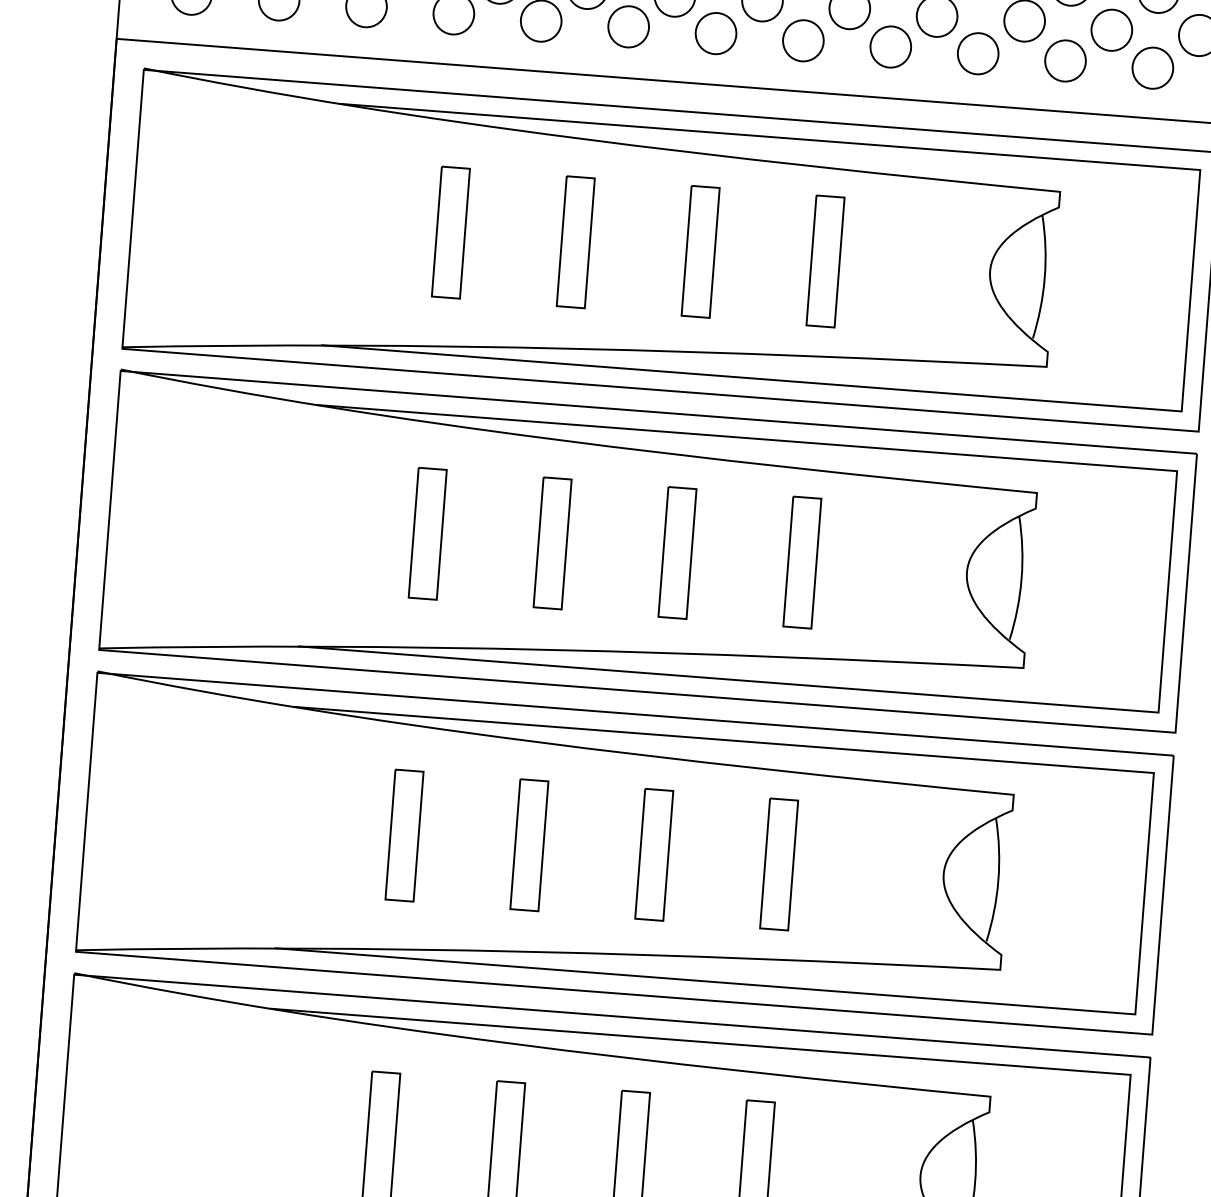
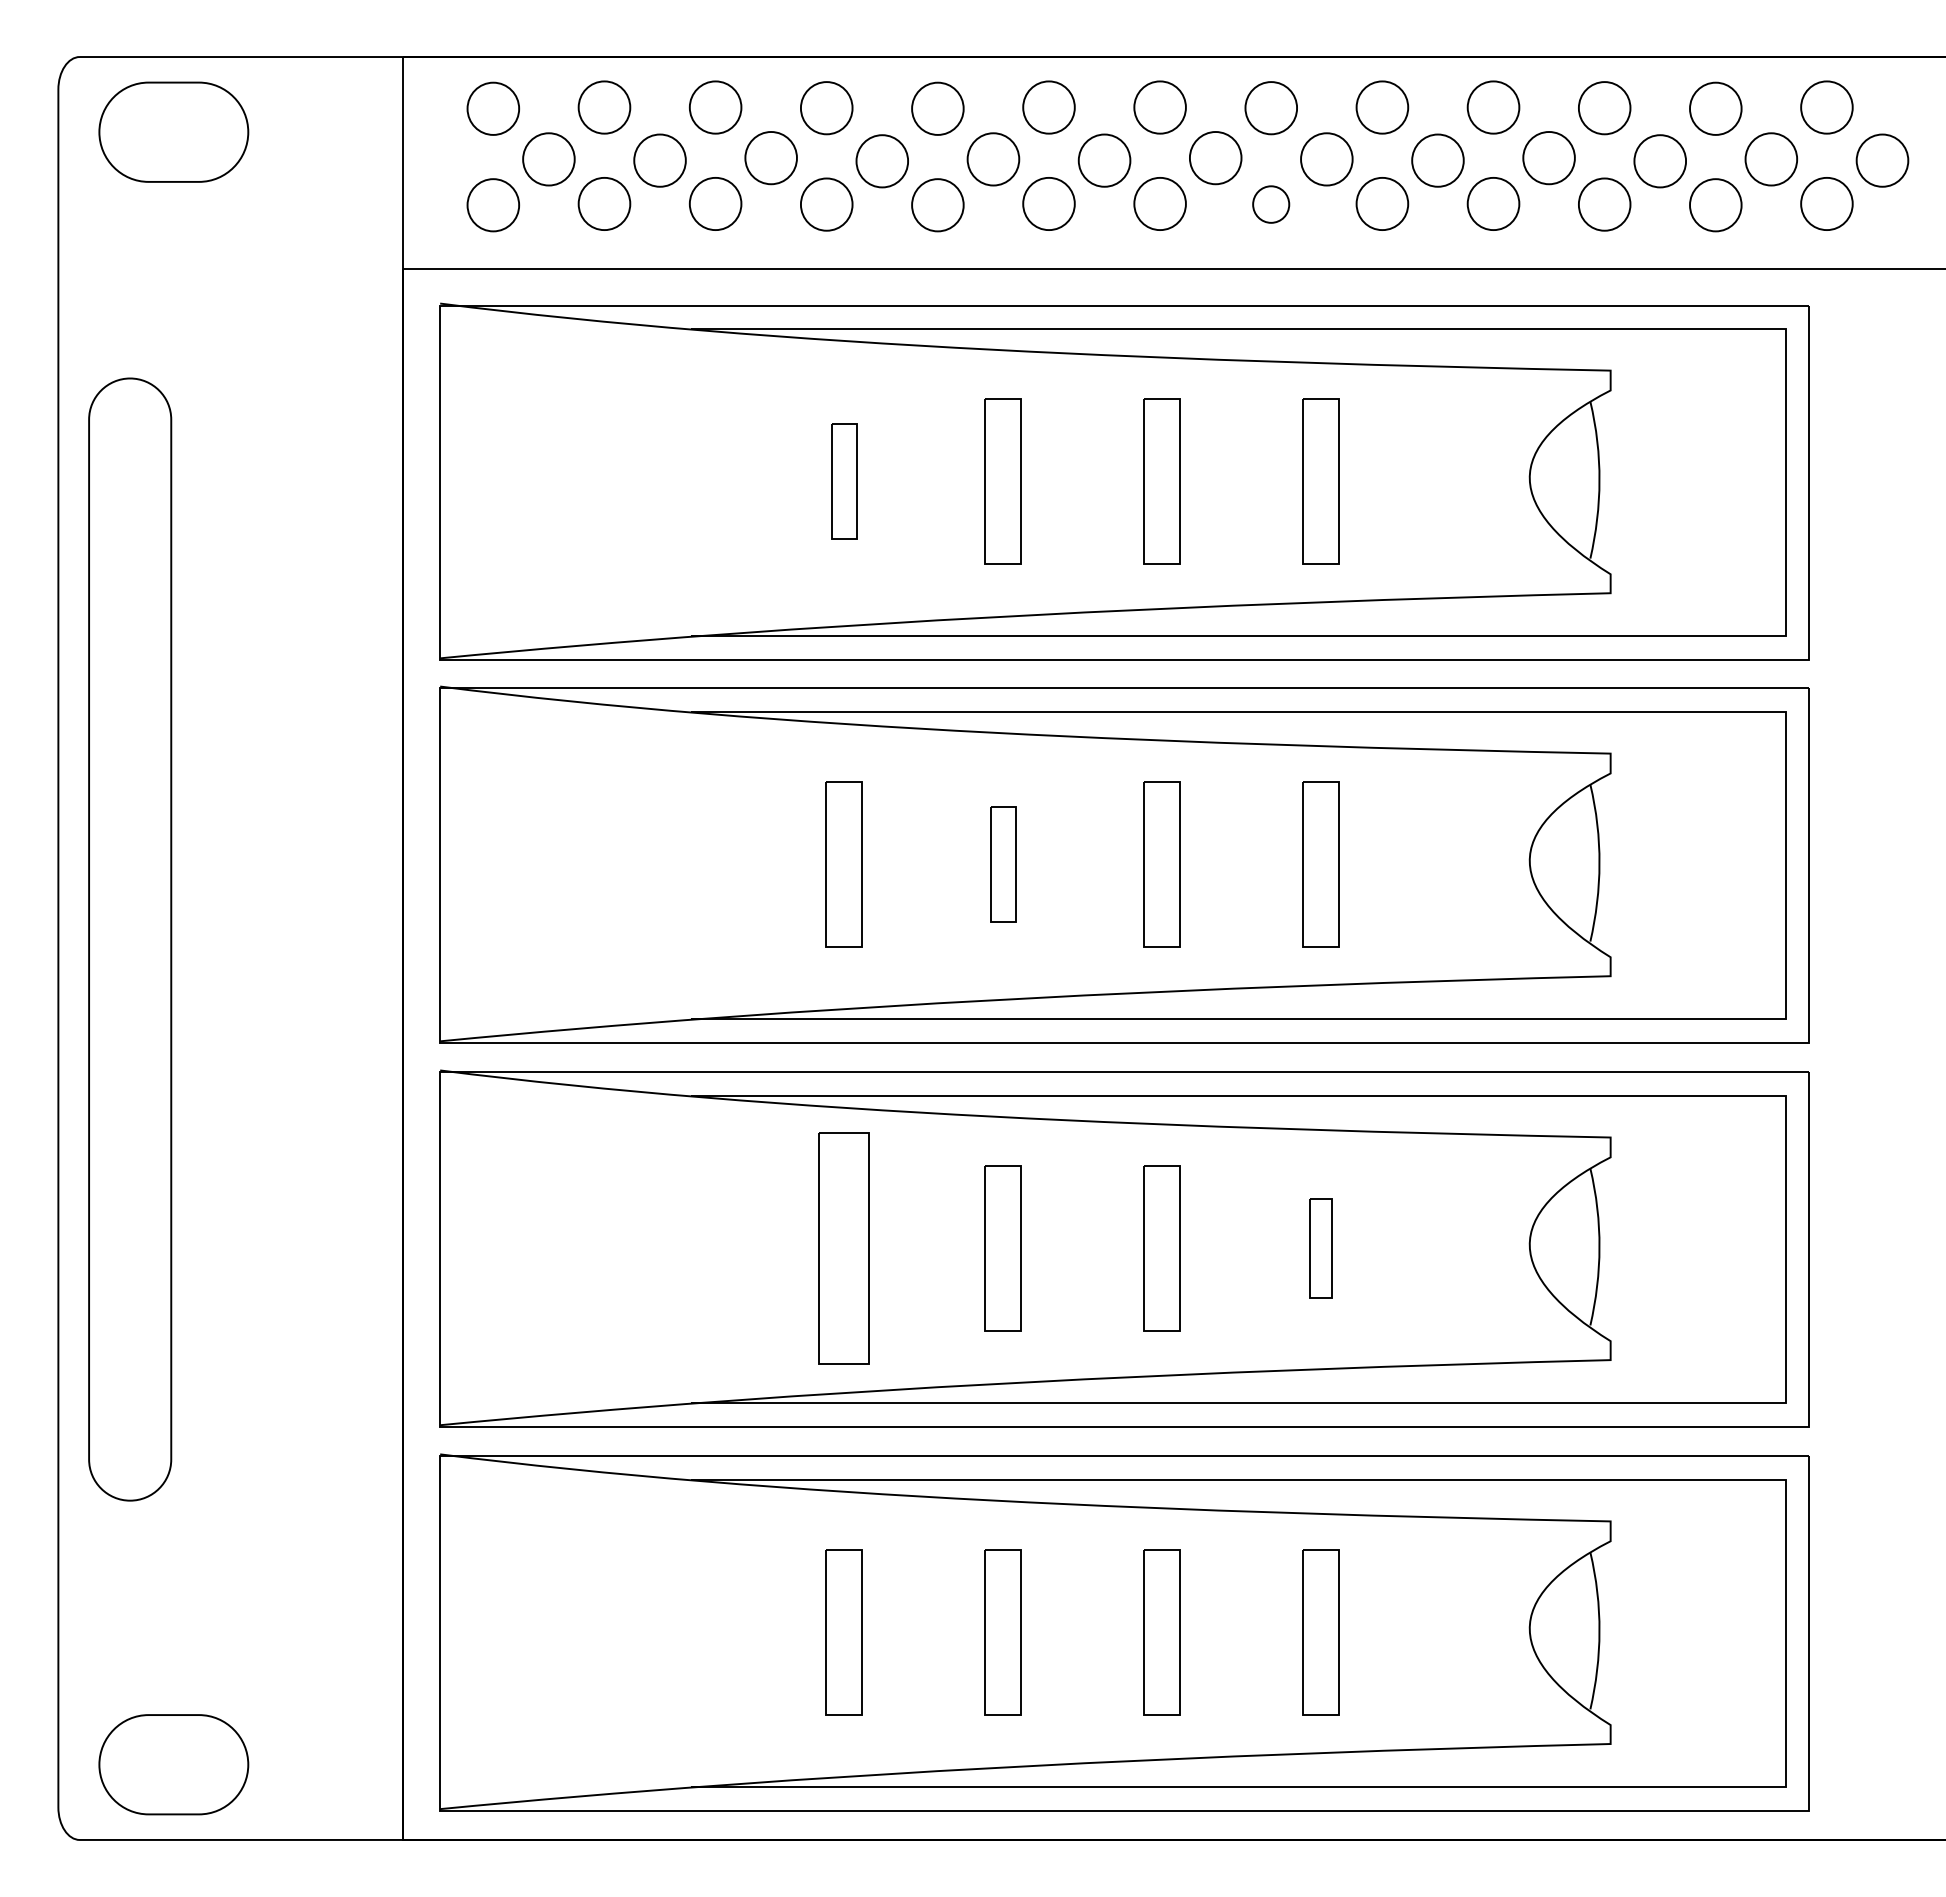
part: (802, 40) -> (1270, 204), size x0.7
part: (450, 232) -> (843, 481), size x0.7
part: (552, 543) -> (1002, 864), size x0.7
part: (403, 835) -> (843, 1248), size x1.4
part: (778, 864) -> (1320, 1248), size x0.6

